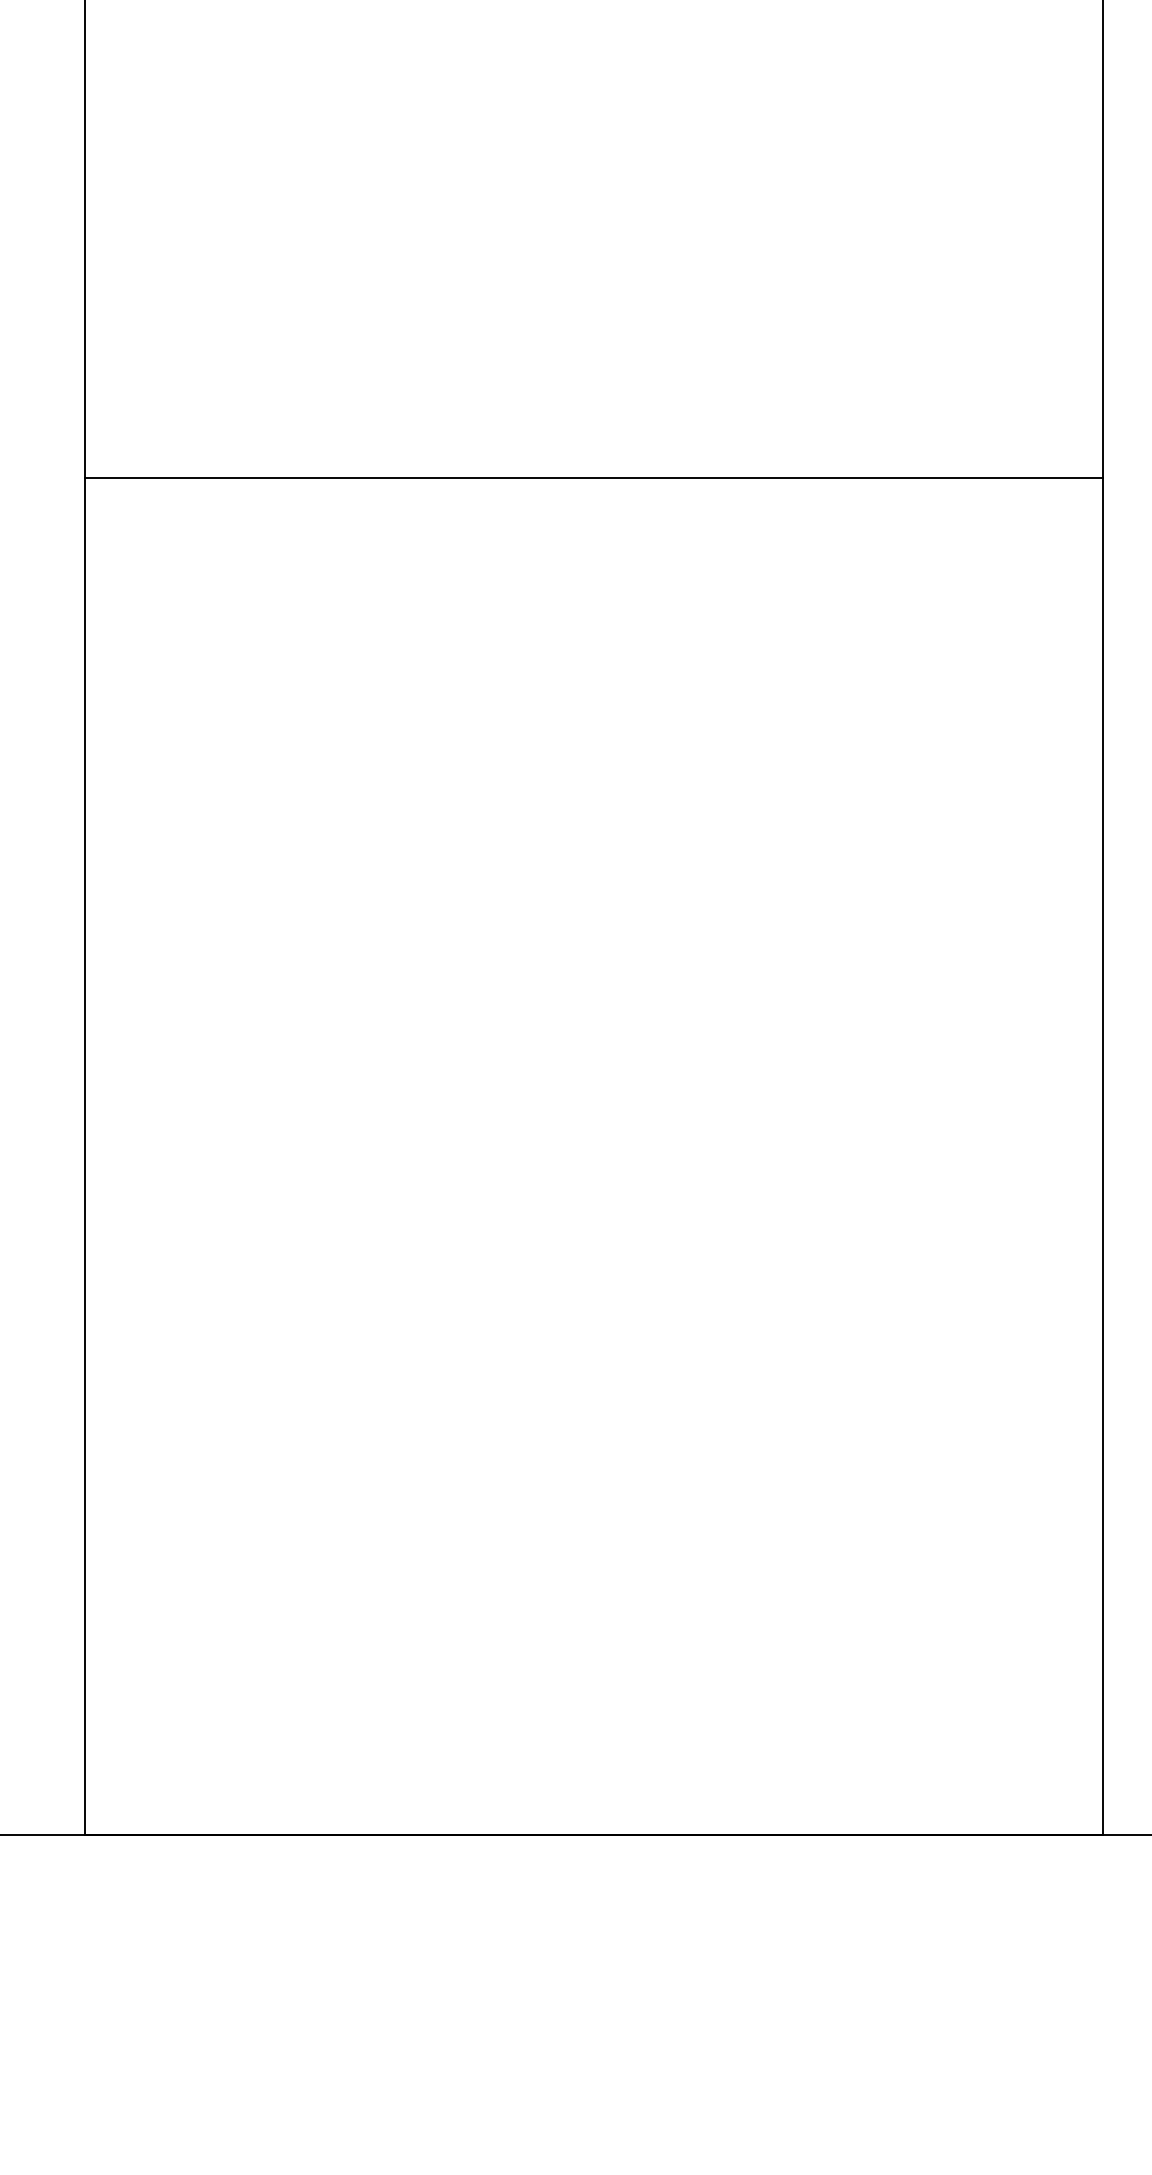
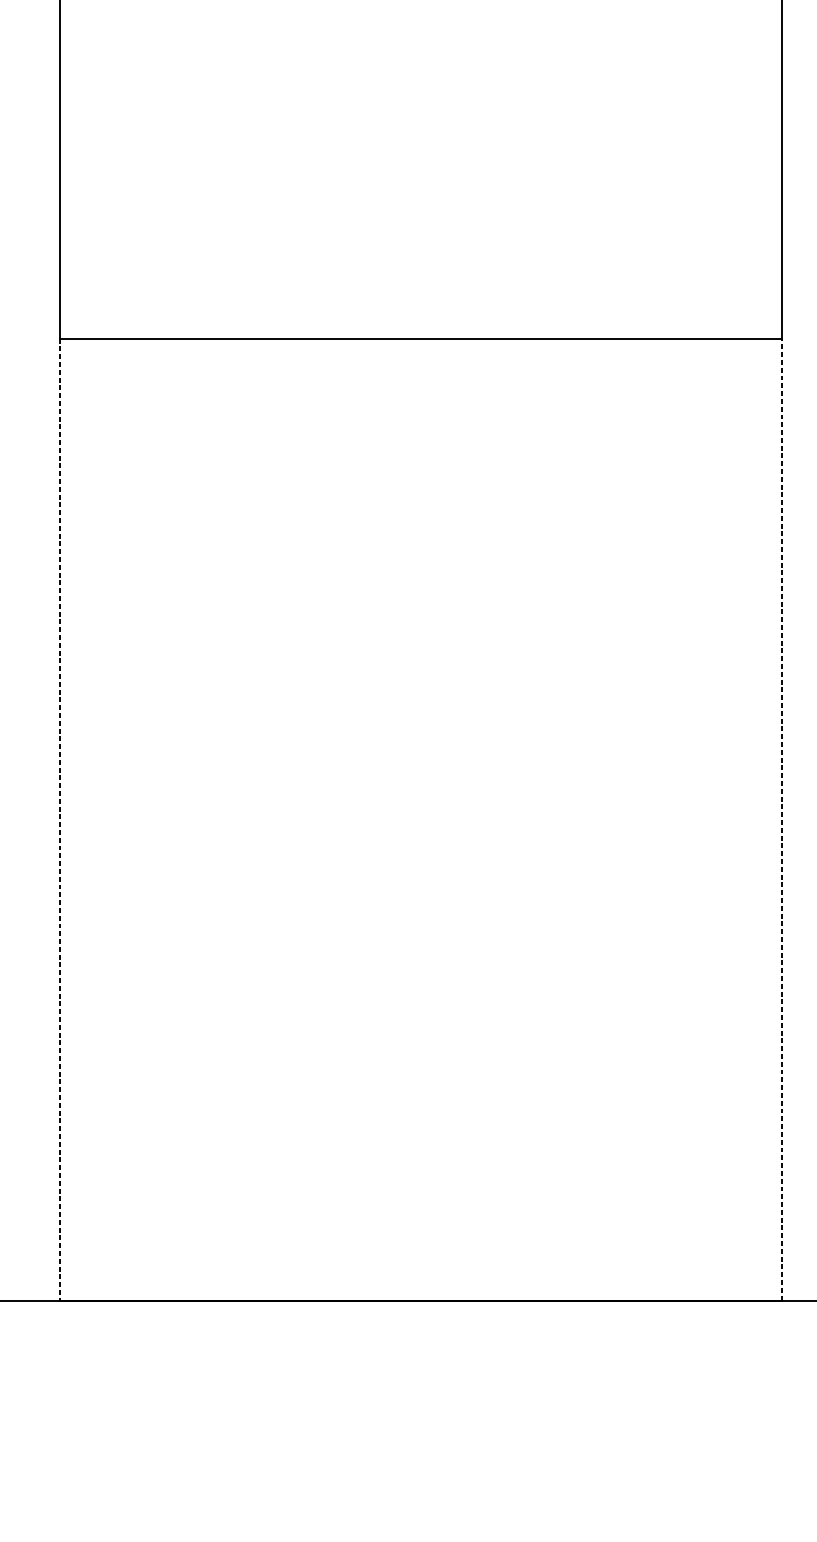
line: (1102, 1155) -> (781, 819), solid -> dashed
line: (84, 1156) -> (60, 819), solid -> dashed

